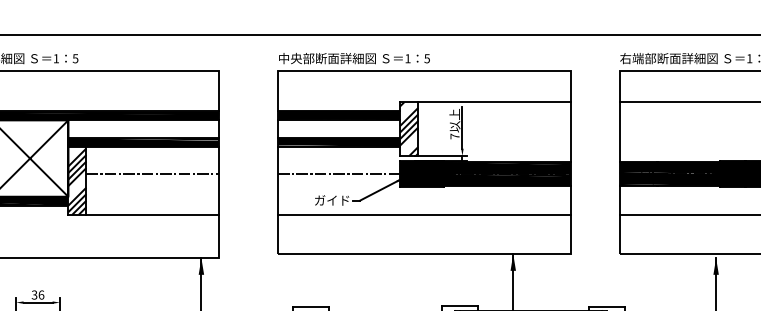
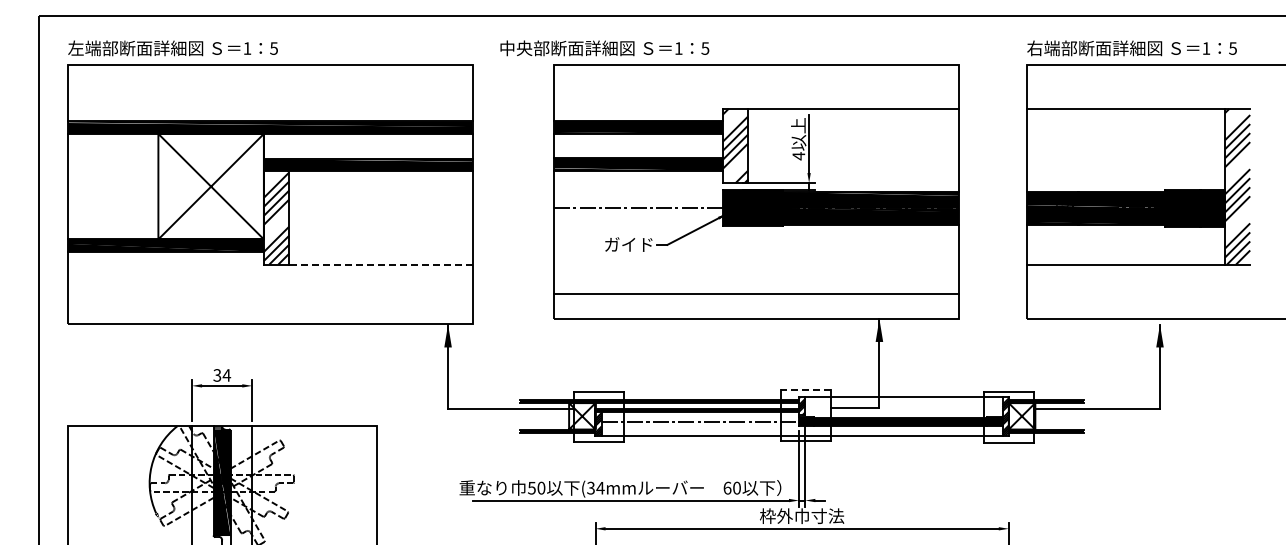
text: (354, 58) -> (604, 48), moved
text: (454, 136) -> (798, 156), 7 -> 4
line: (152, 174) -> (380, 208), removed
line: (152, 214) -> (380, 264), solid -> dashed
line: (424, 214) -> (756, 293), moved
text: (41, 295) -> (226, 375), 36 -> 34
line: (459, 305) -> (805, 390), solid -> dashed

